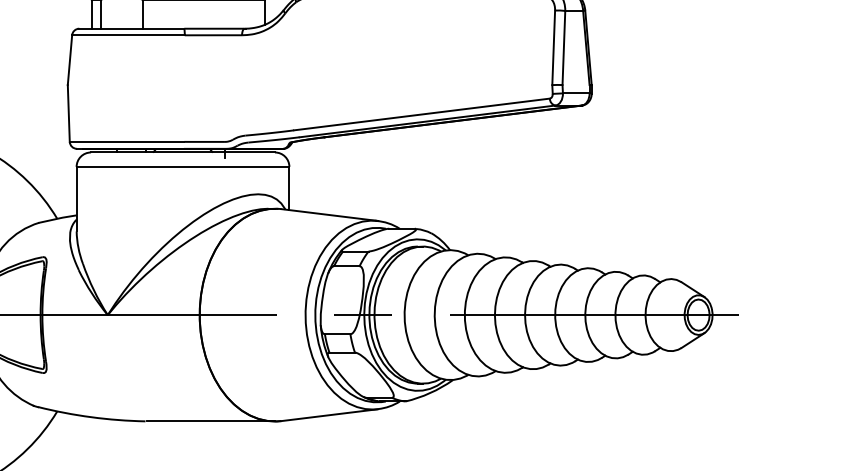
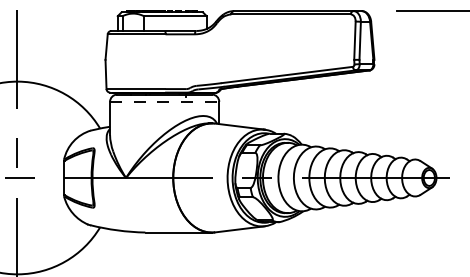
line: (182, 166) -> (164, 101), solid -> dashed

